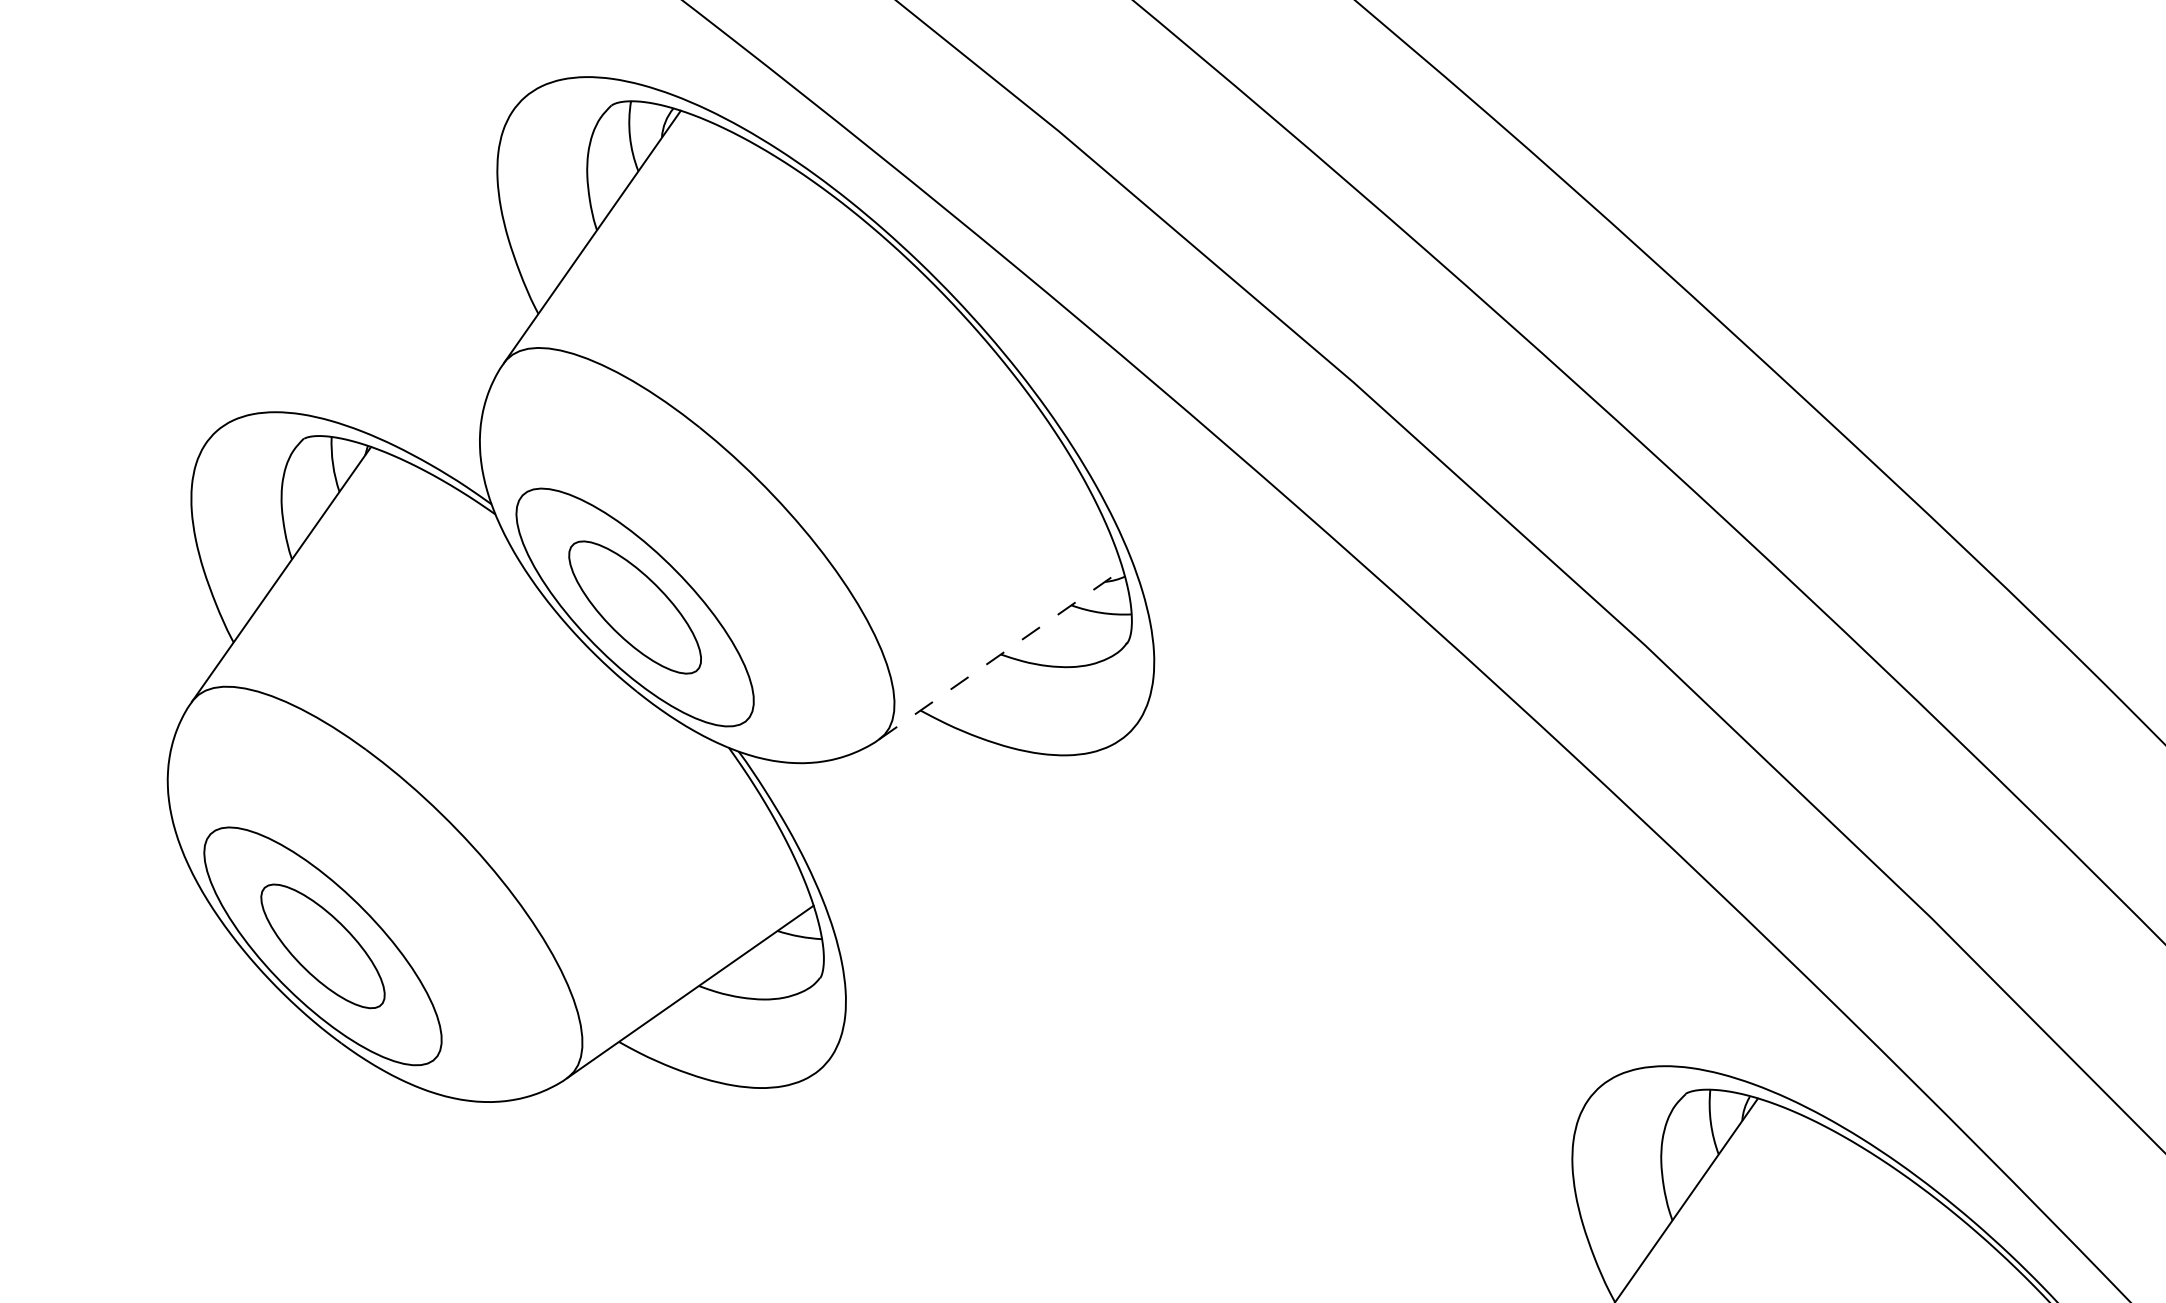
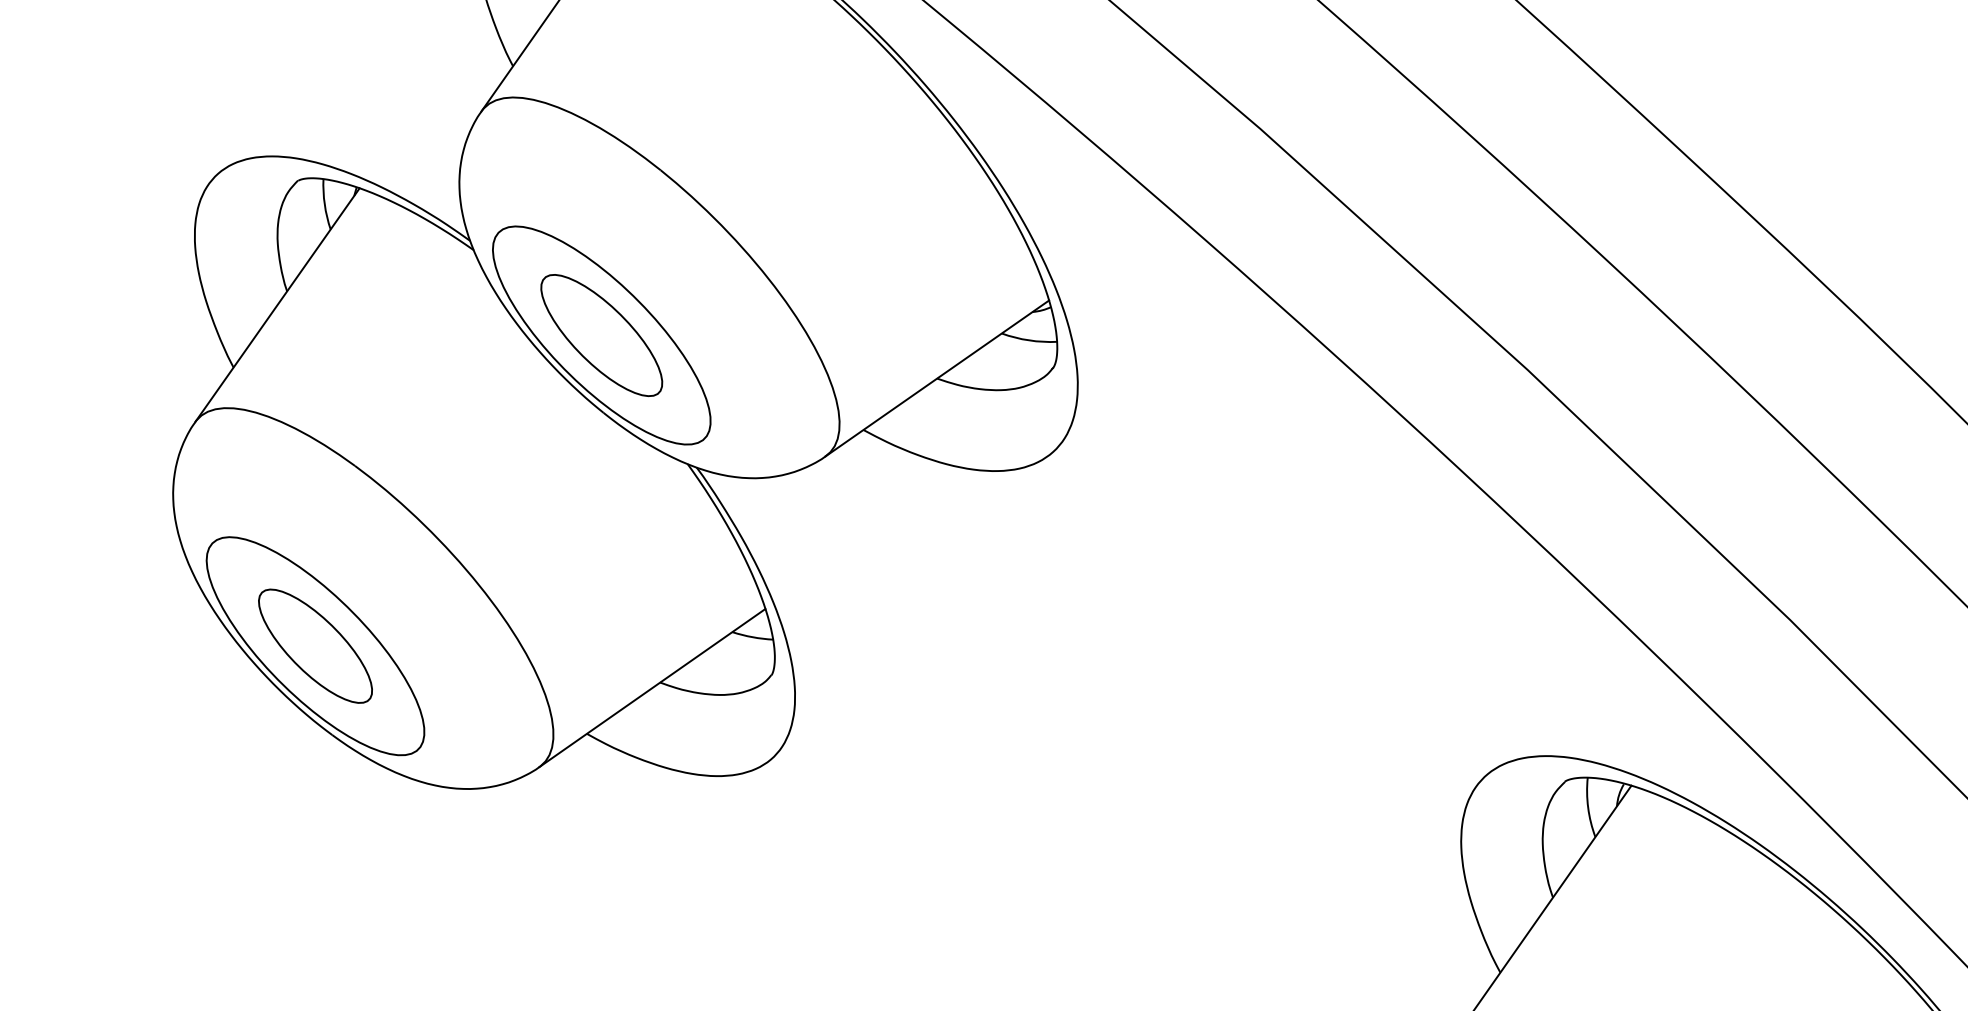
line: (1001, 654) -> (937, 378), dashed -> solid

